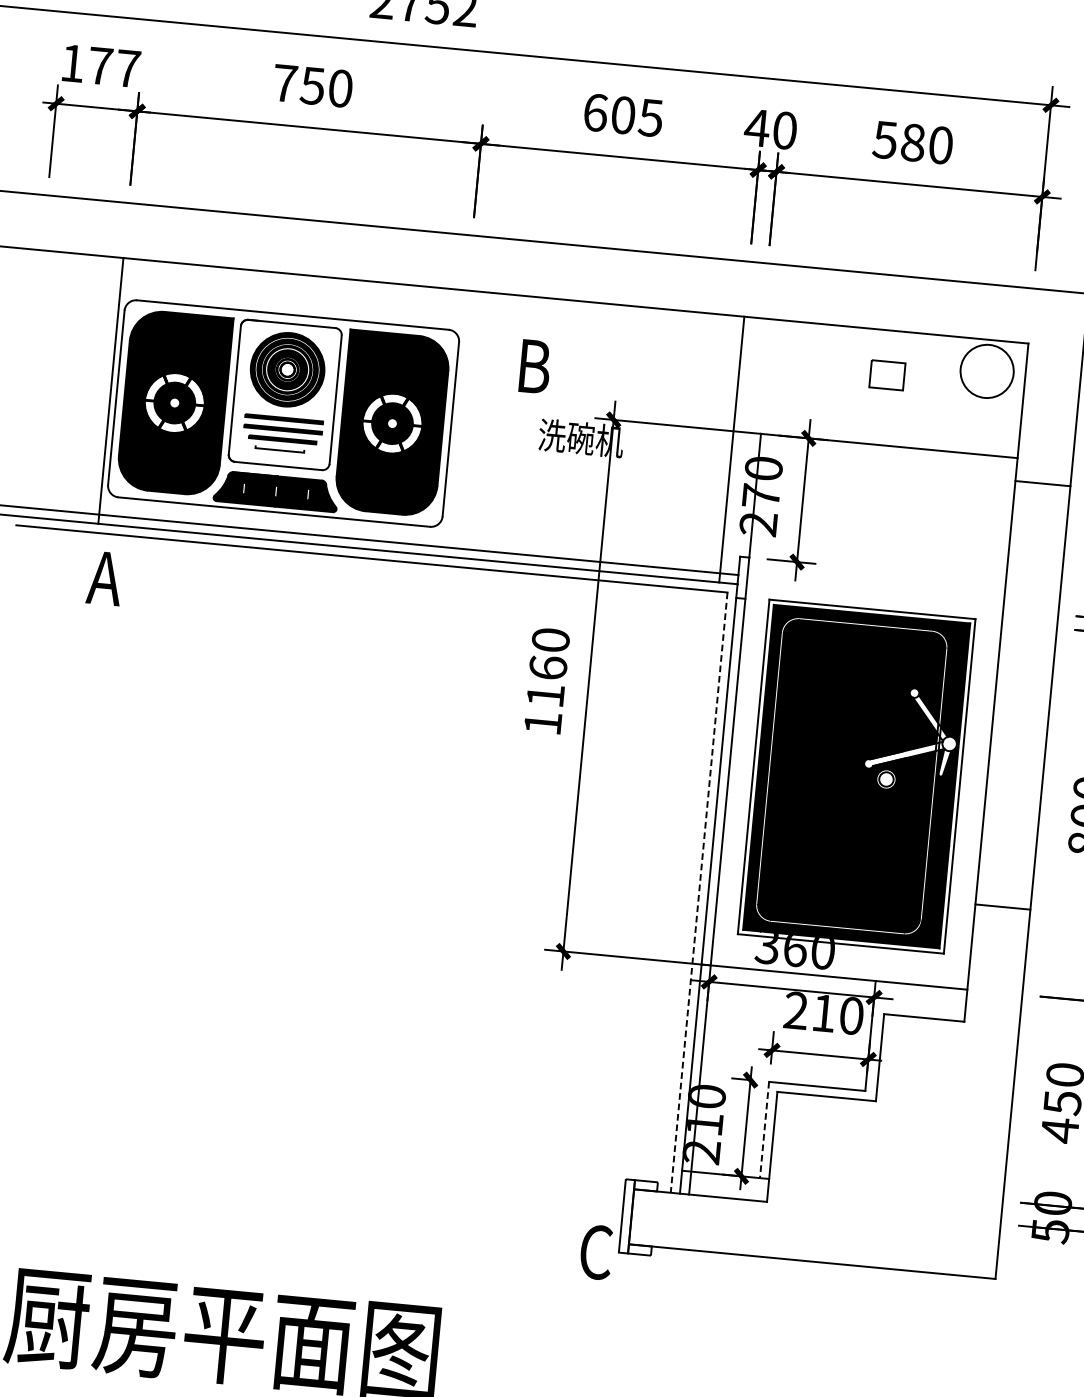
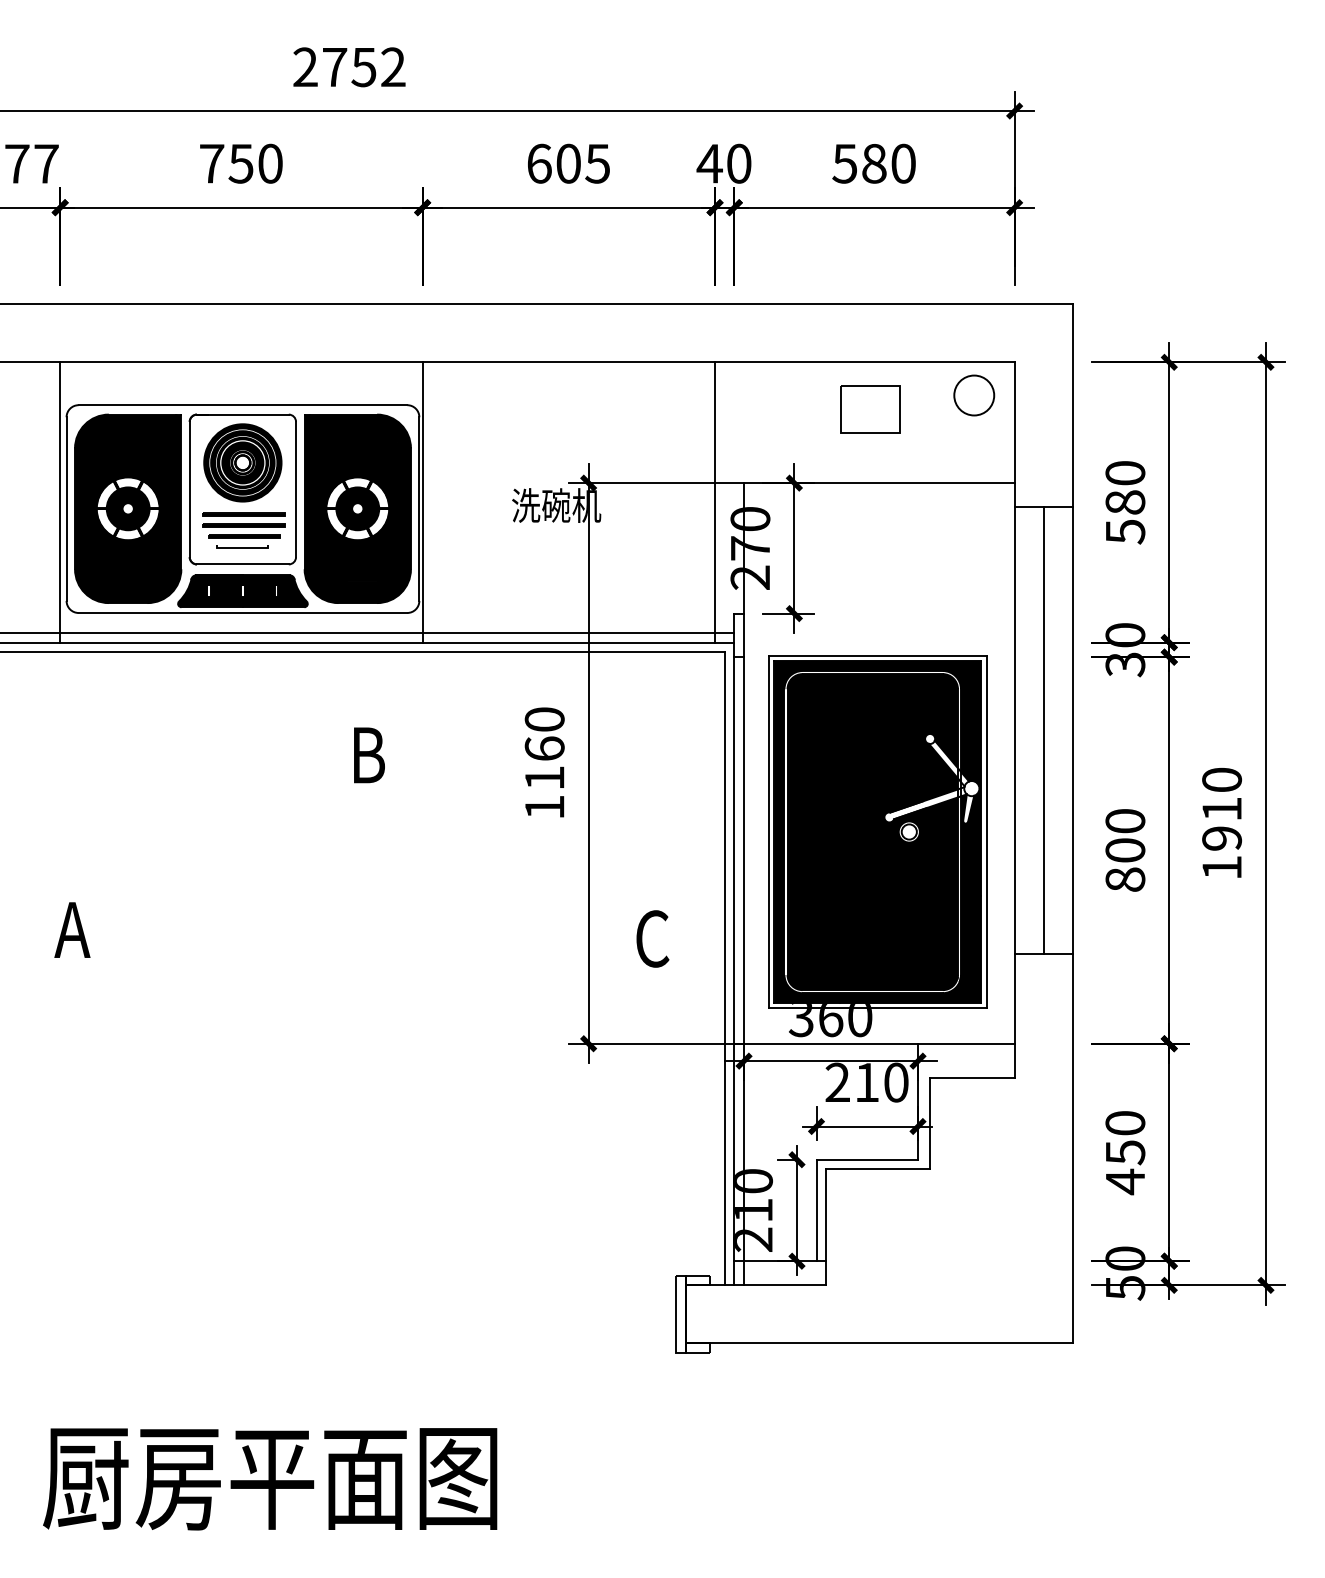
text: (535, 366) -> (369, 755), moved
circle: (987, 371) -> (974, 395), size x0.71
part: (887, 375) -> (870, 409), size x1.67
line: (454, 423) -> (422, 502), added
text: (104, 577) -> (72, 929), moved
line: (1022, 695) -> (1043, 730), added
line: (698, 892) -> (724, 968), dashed -> solid
line: (764, 1130) -> (816, 1210), dashed -> solid
text: (596, 1251) -> (652, 938), moved

